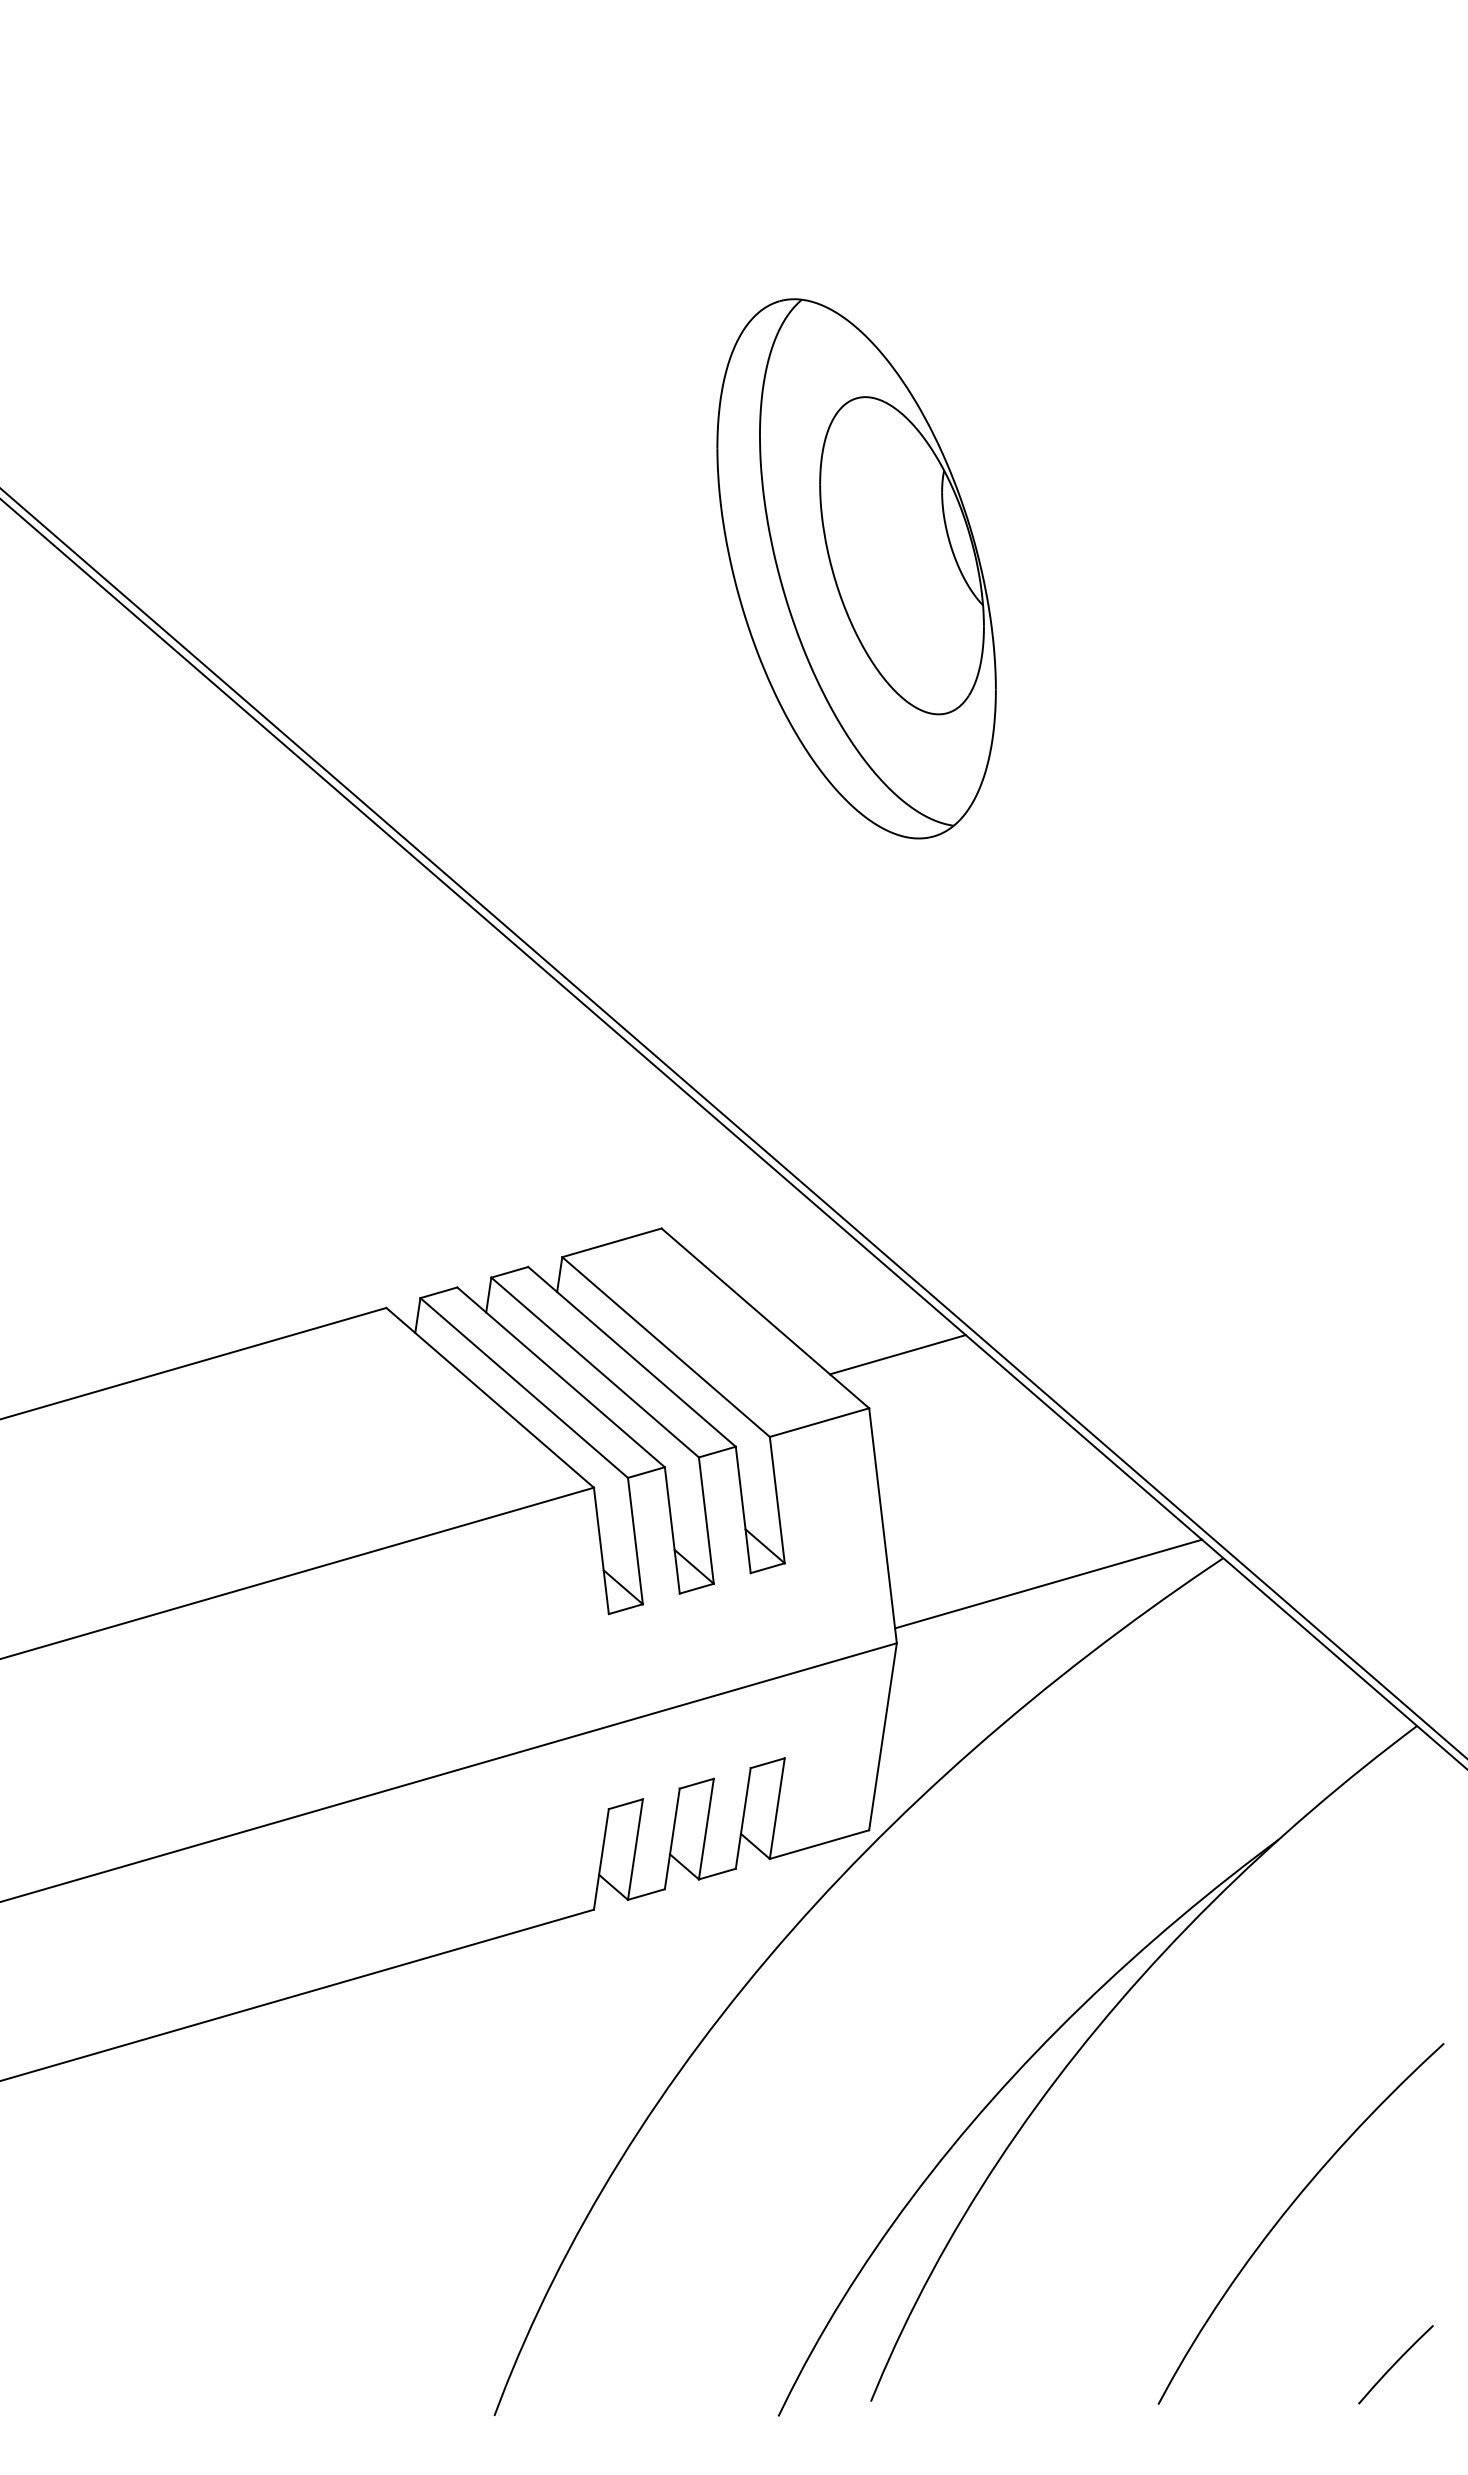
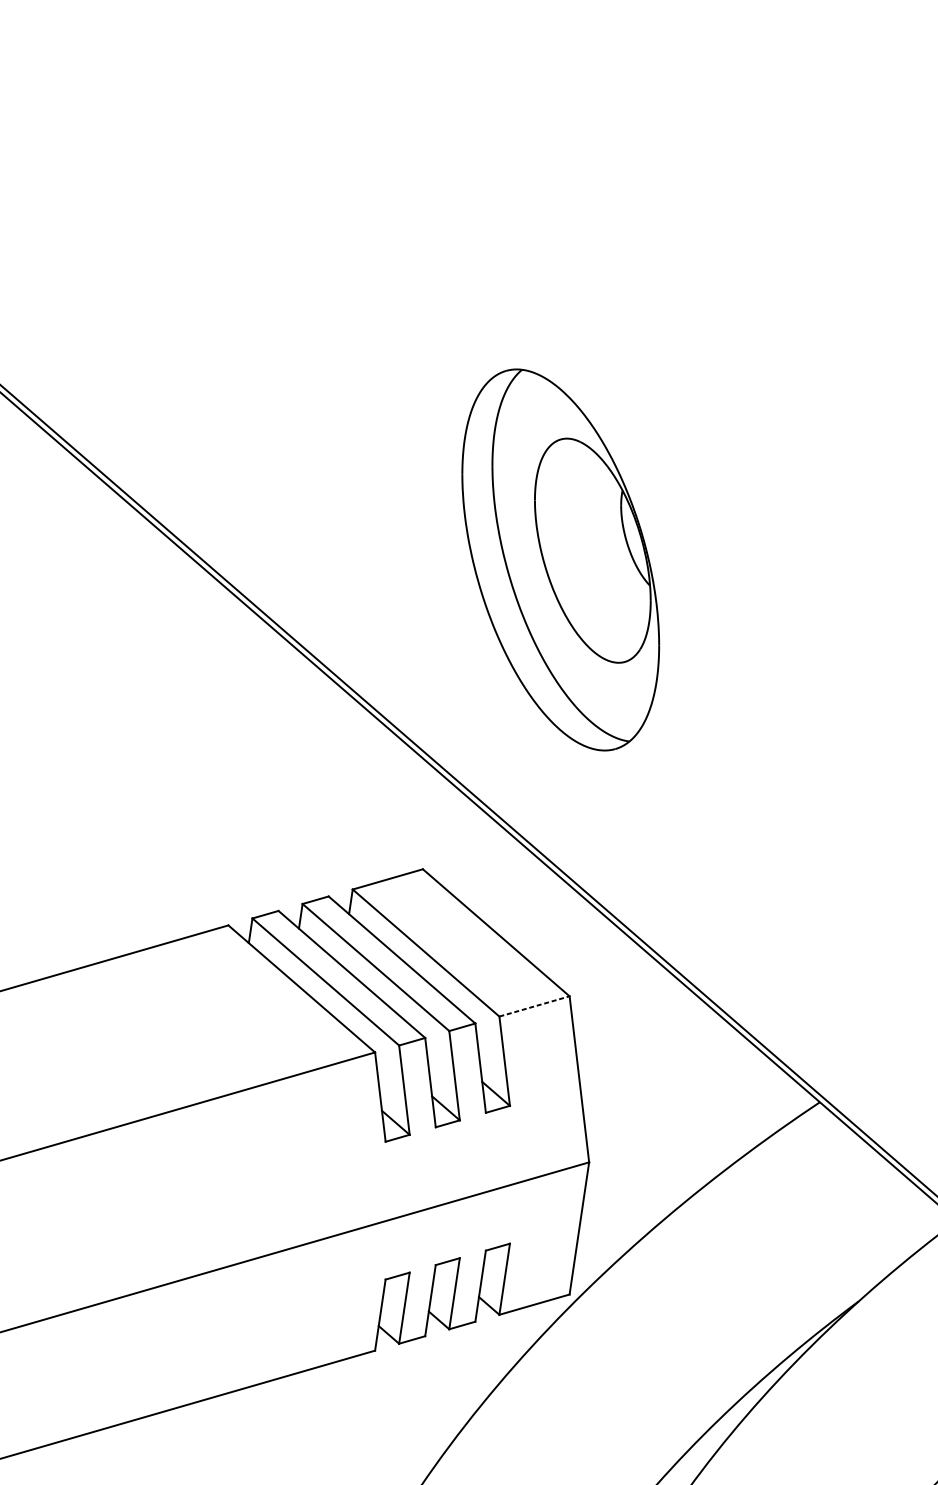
part: (856, 568) -> (560, 559), moved
line: (897, 1354) -> (589, 958), removed
line: (819, 1422) -> (534, 1006), solid -> dashed
line: (1048, 1583) -> (696, 1120), removed

